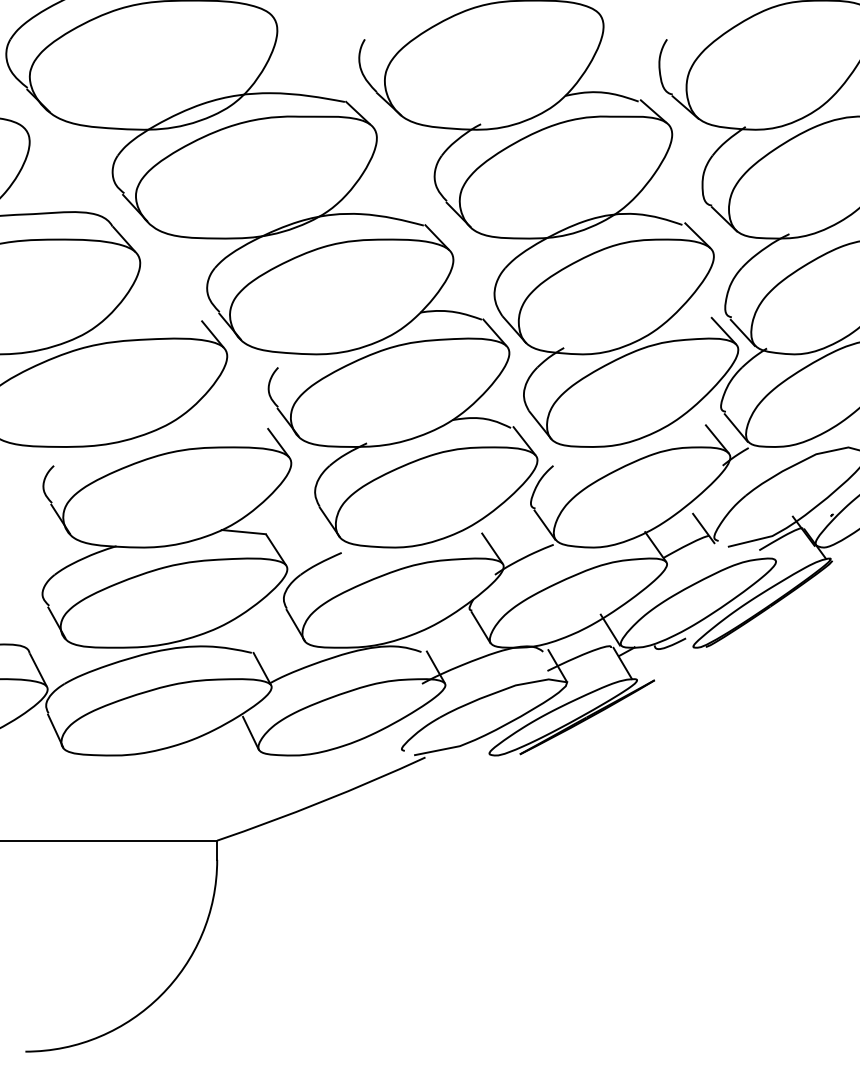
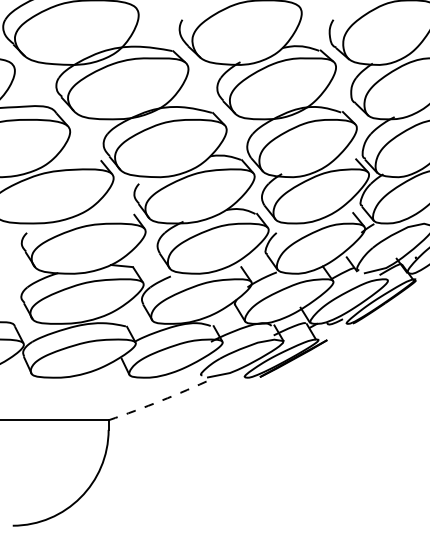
arc: (322, 801) -> (161, 400), solid -> dashed

